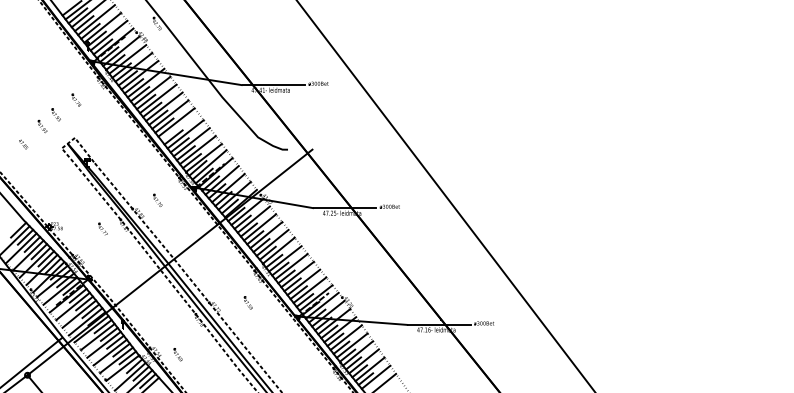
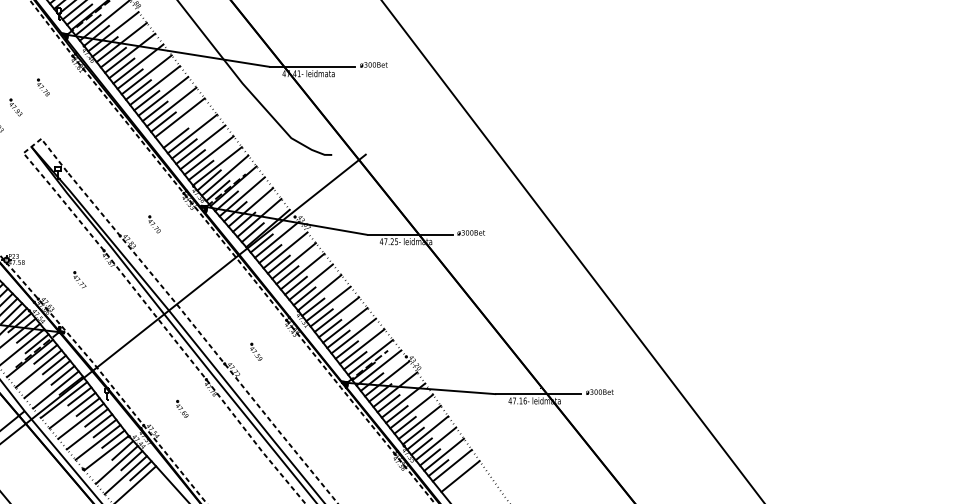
part: (102, 228) -> (78, 278), moved
part: (247, 302) -> (255, 351), moved
part: (177, 354) -> (181, 408), moved

